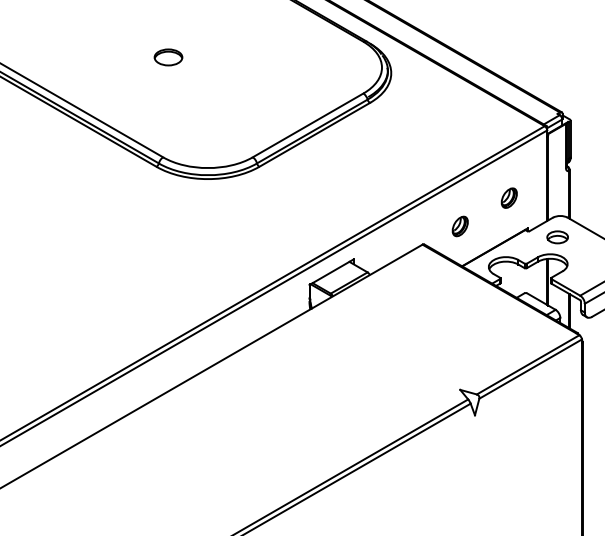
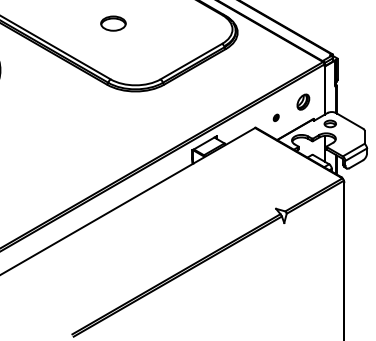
part: (168, 56) -> (113, 23), size x1.6
part: (509, 197) -> (303, 101), size x1.4
part: (460, 225) -> (276, 117), size x0.6

